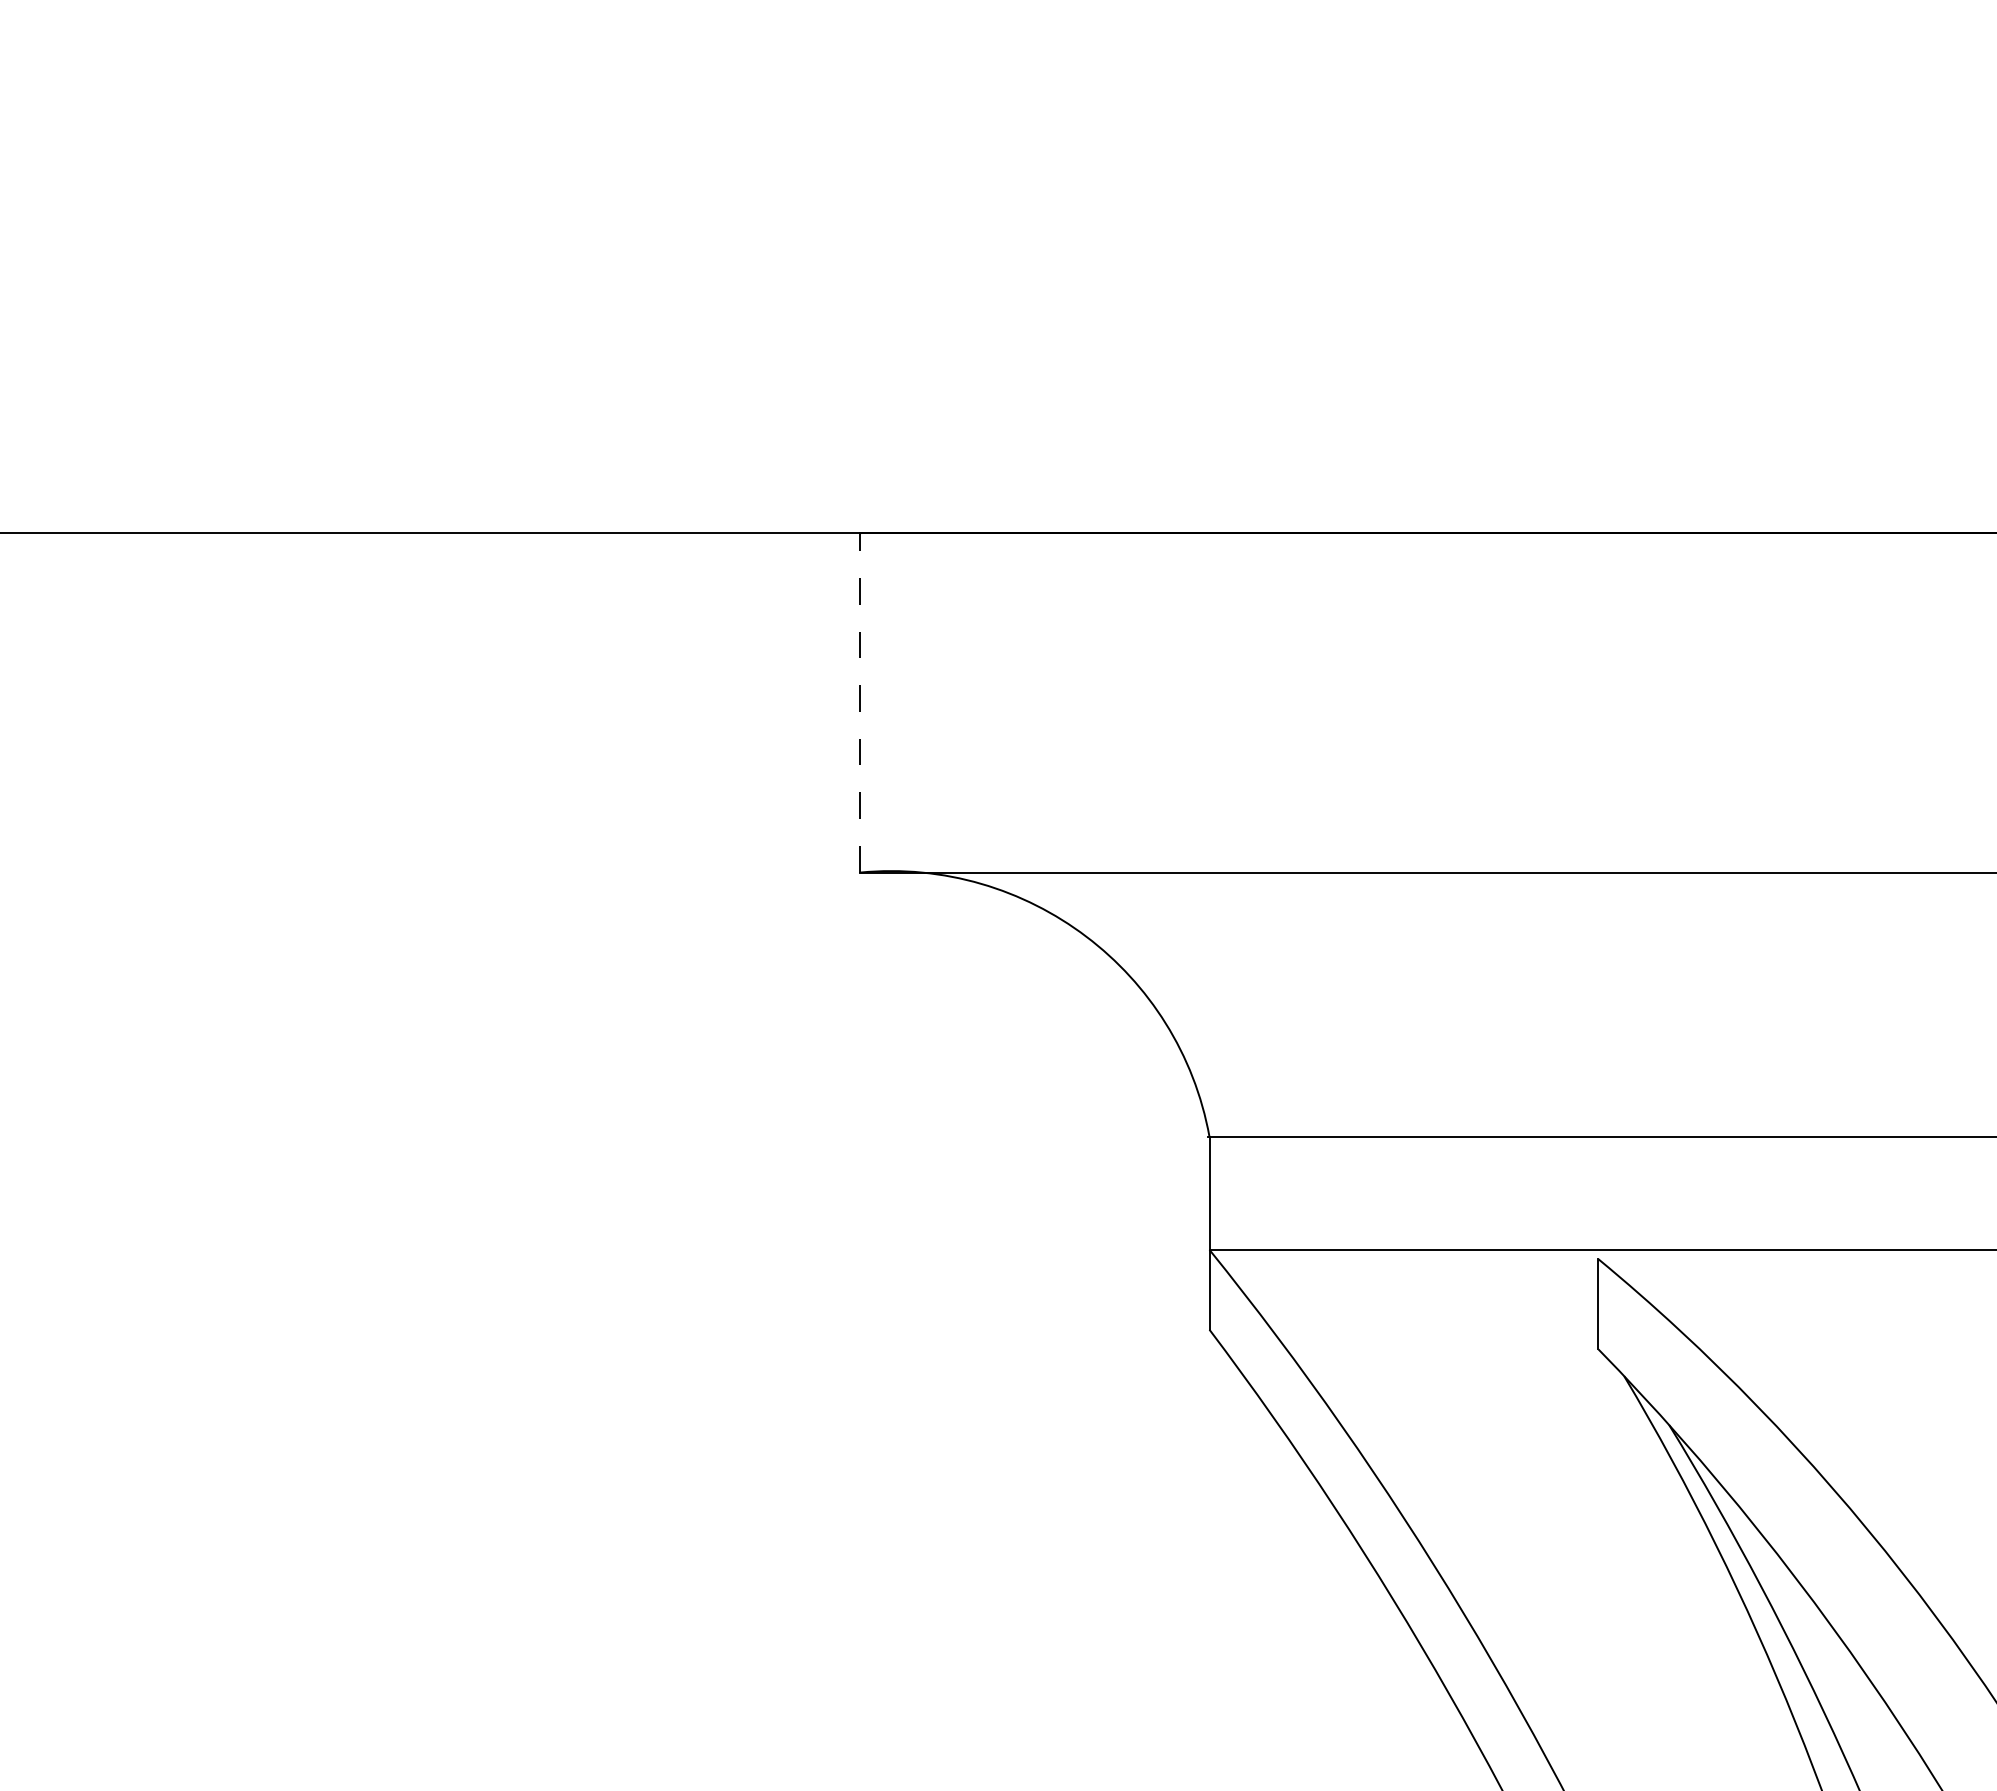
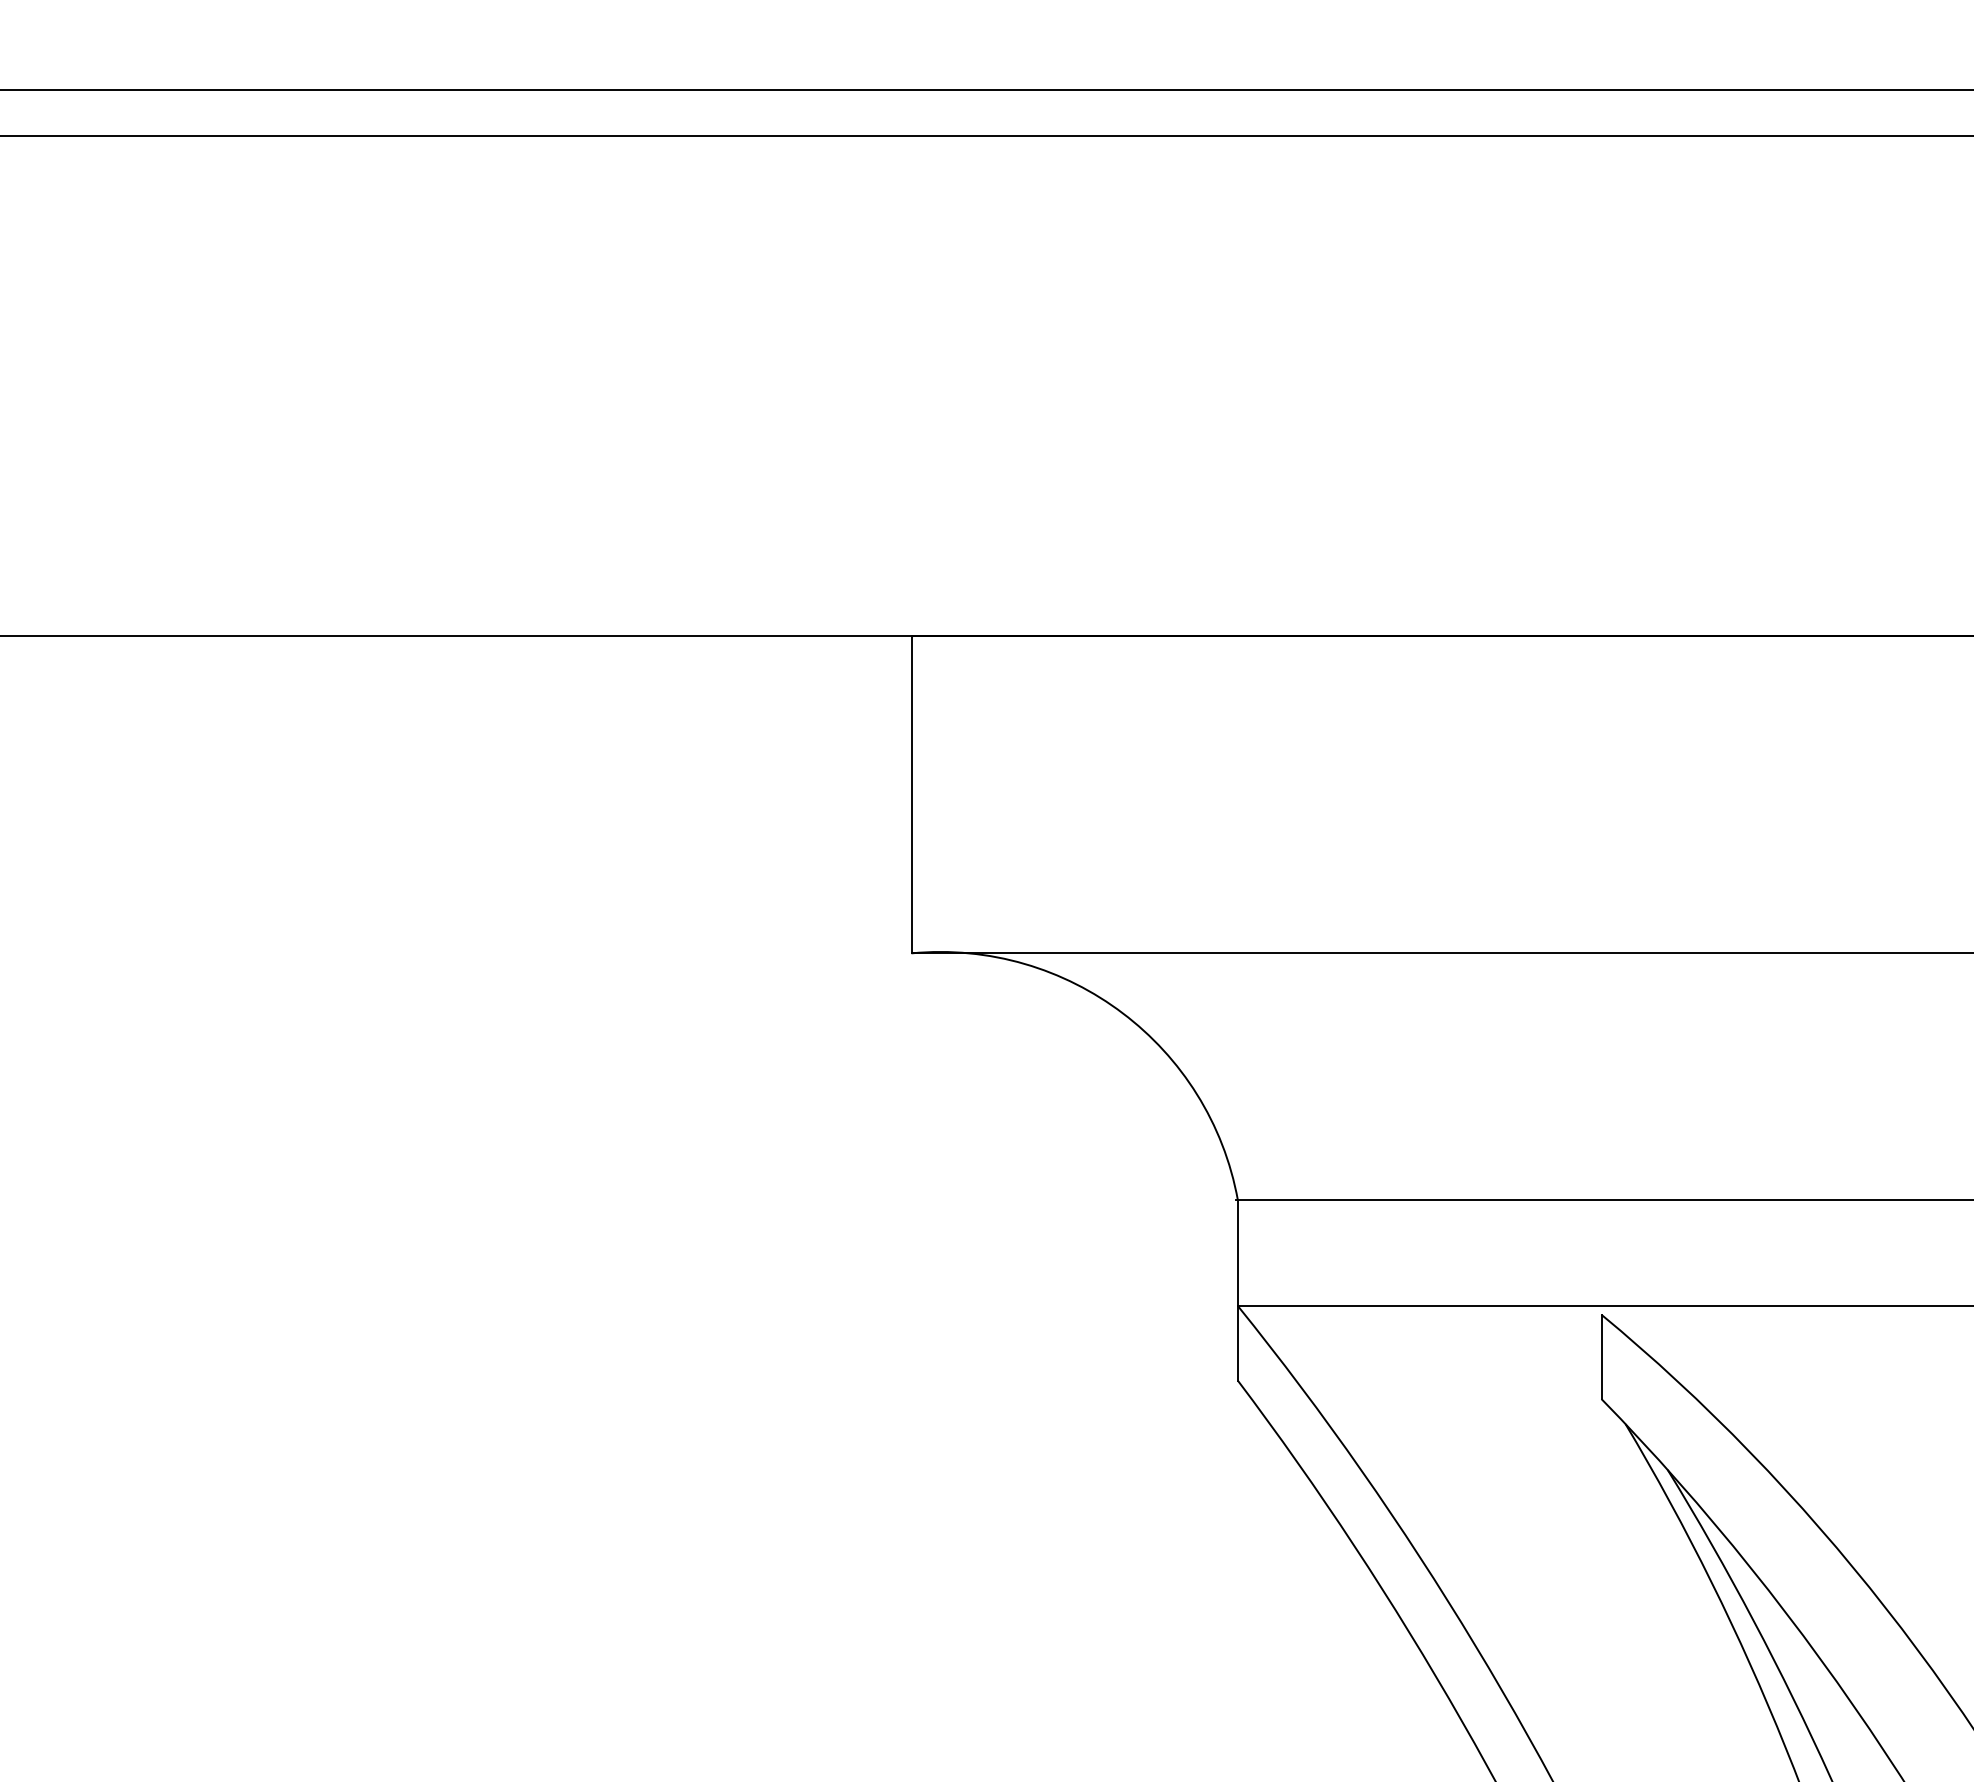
line: (860, 702) -> (911, 794), dashed -> solid

